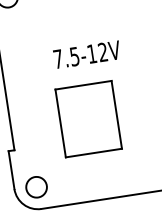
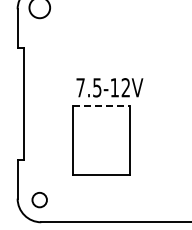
text: (86, 54) -> (109, 87), moved
line: (84, 85) -> (102, 106), solid -> dashed
circle: (36, 186) -> (39, 199), size x0.7

